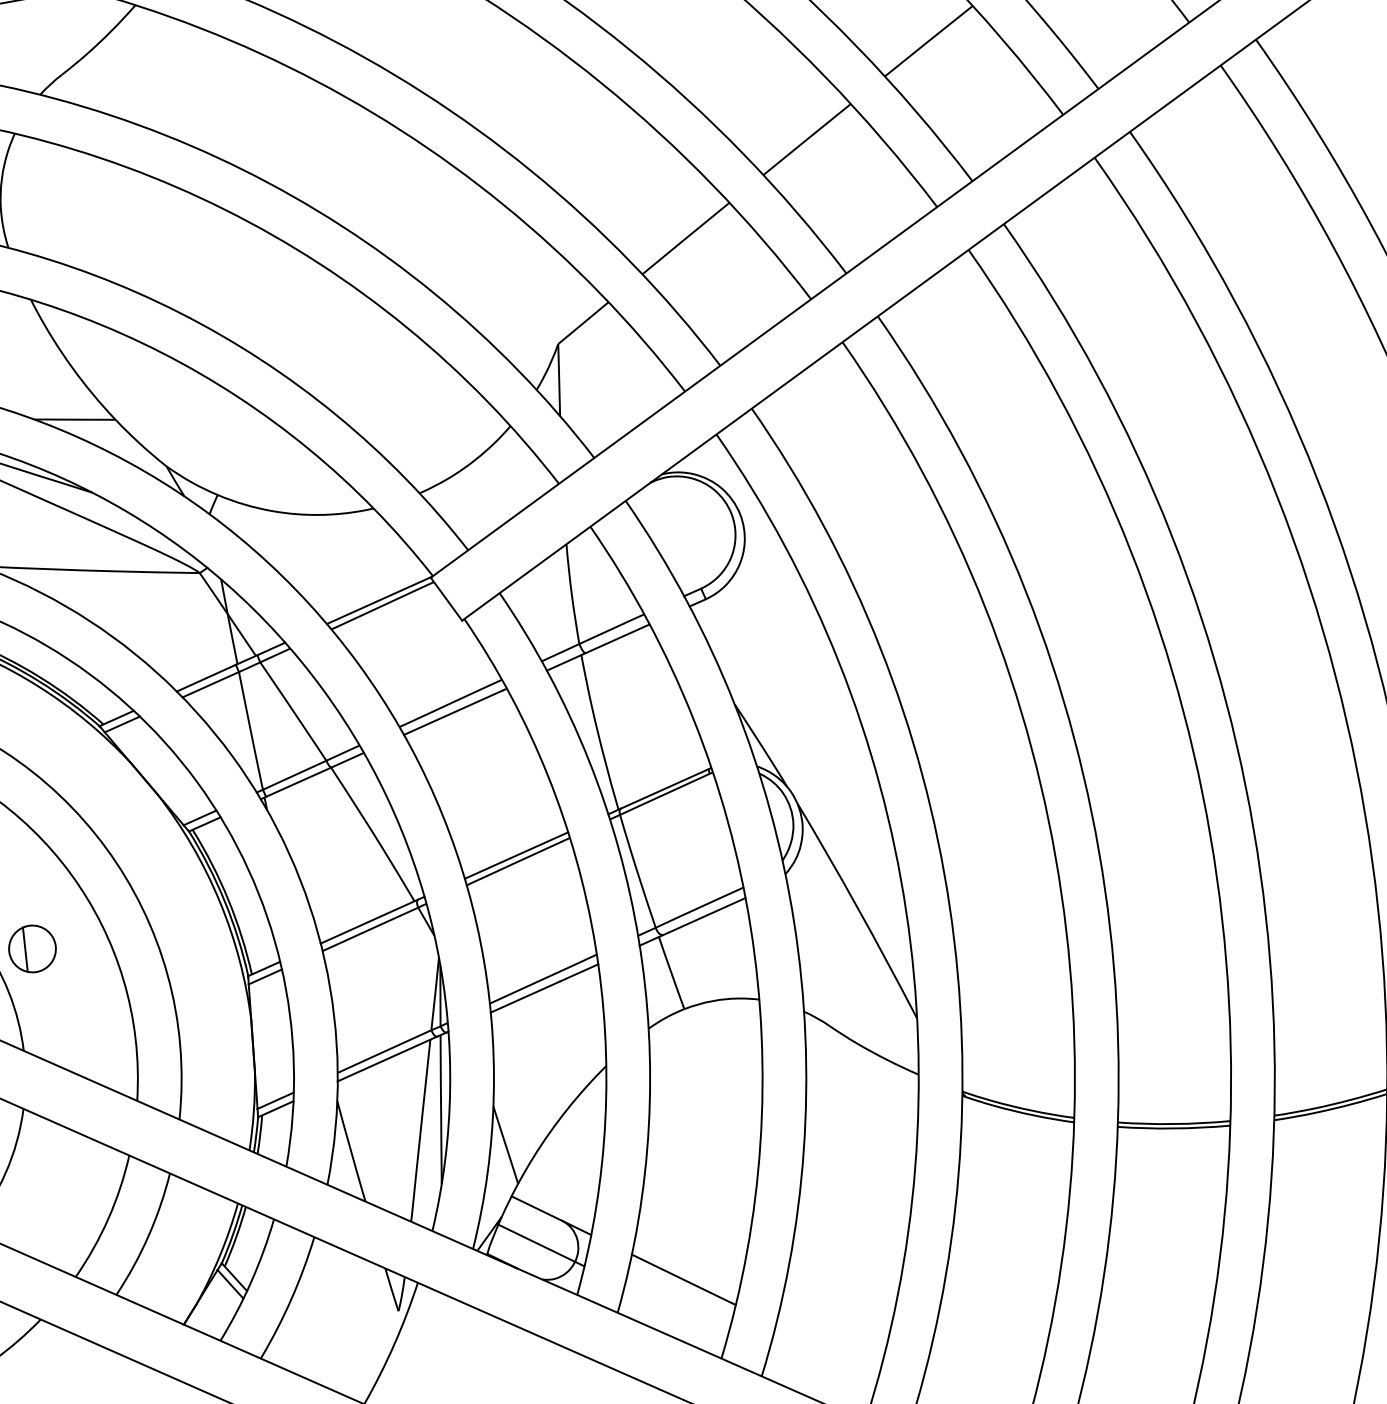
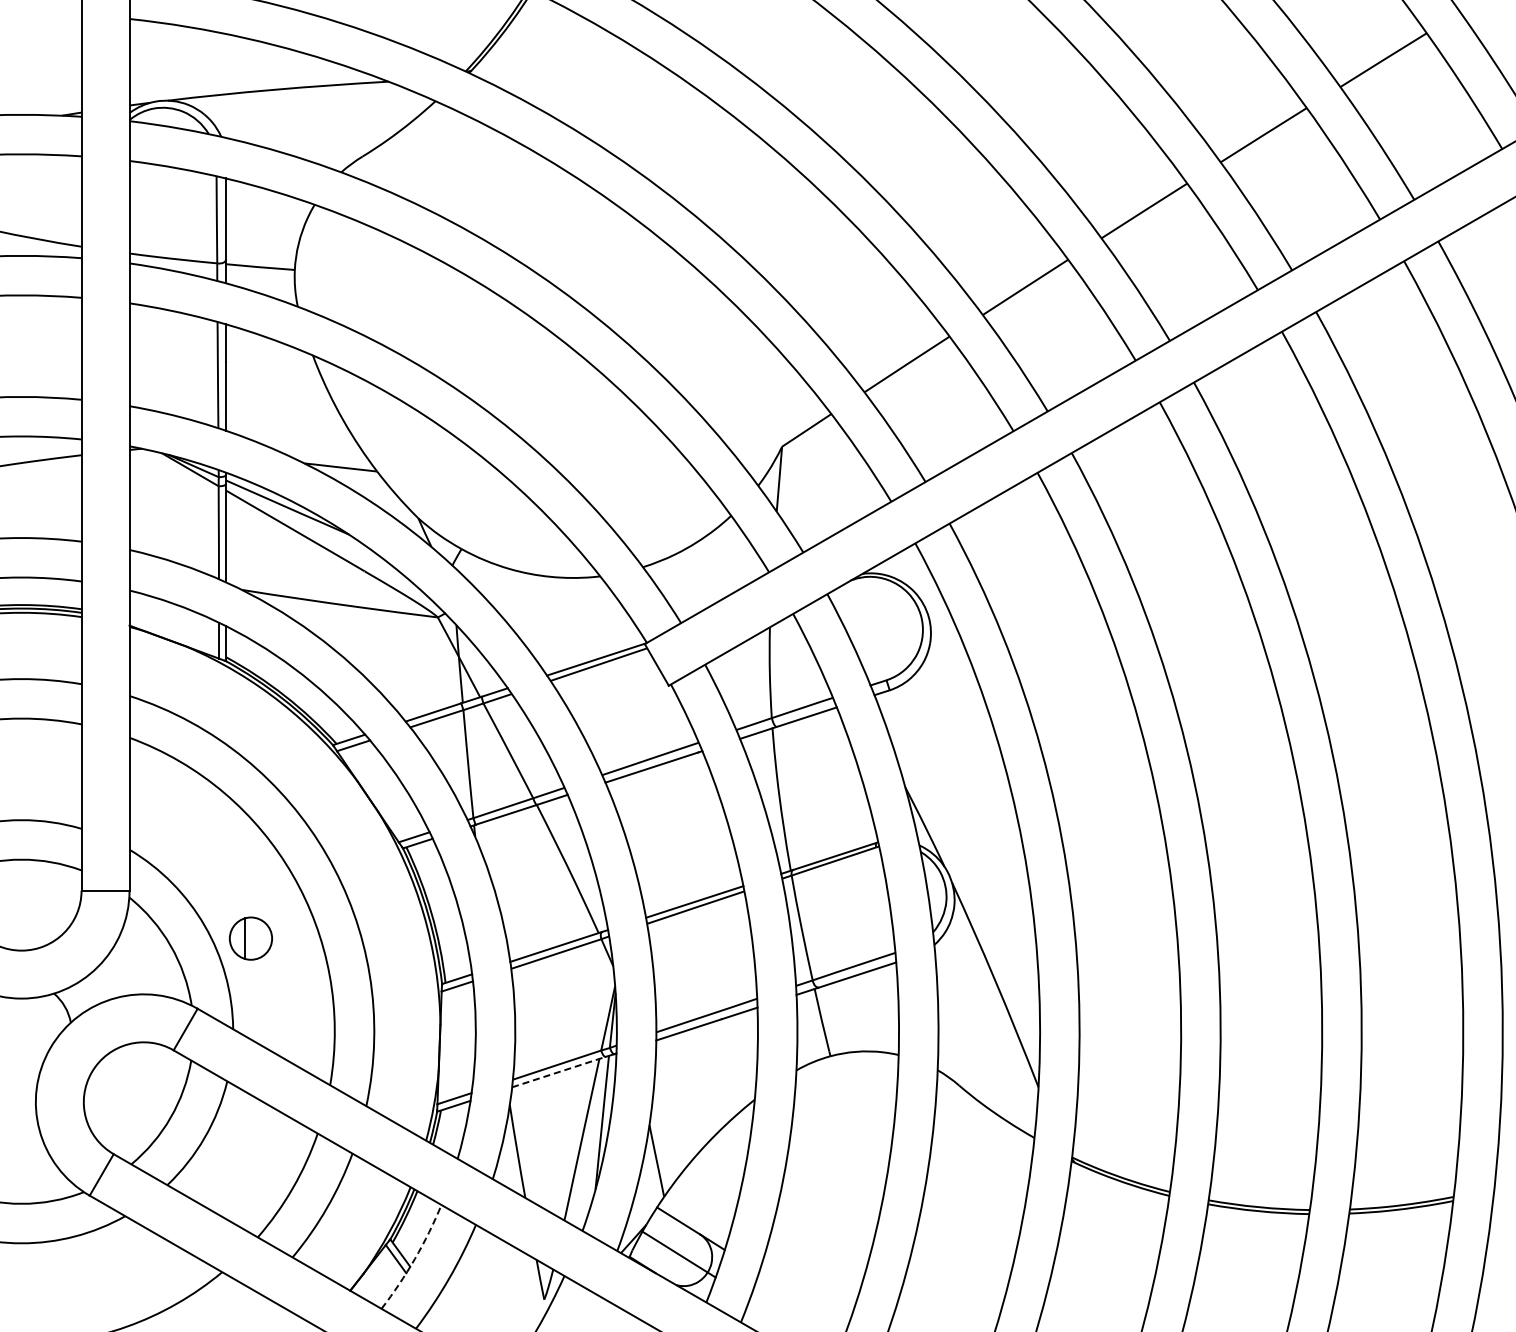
line: (387, 1058) -> (559, 1071), solid -> dashed
line: (683, 1280) -> (803, 1299), removed
arc: (250, 1281) -> (414, 1258), solid -> dashed

